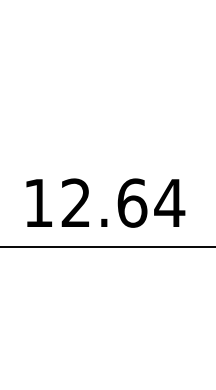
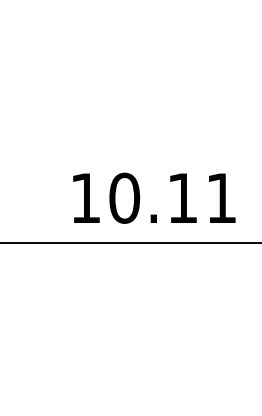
text: (123, 202) -> (173, 197), 12.64 -> 10.11

